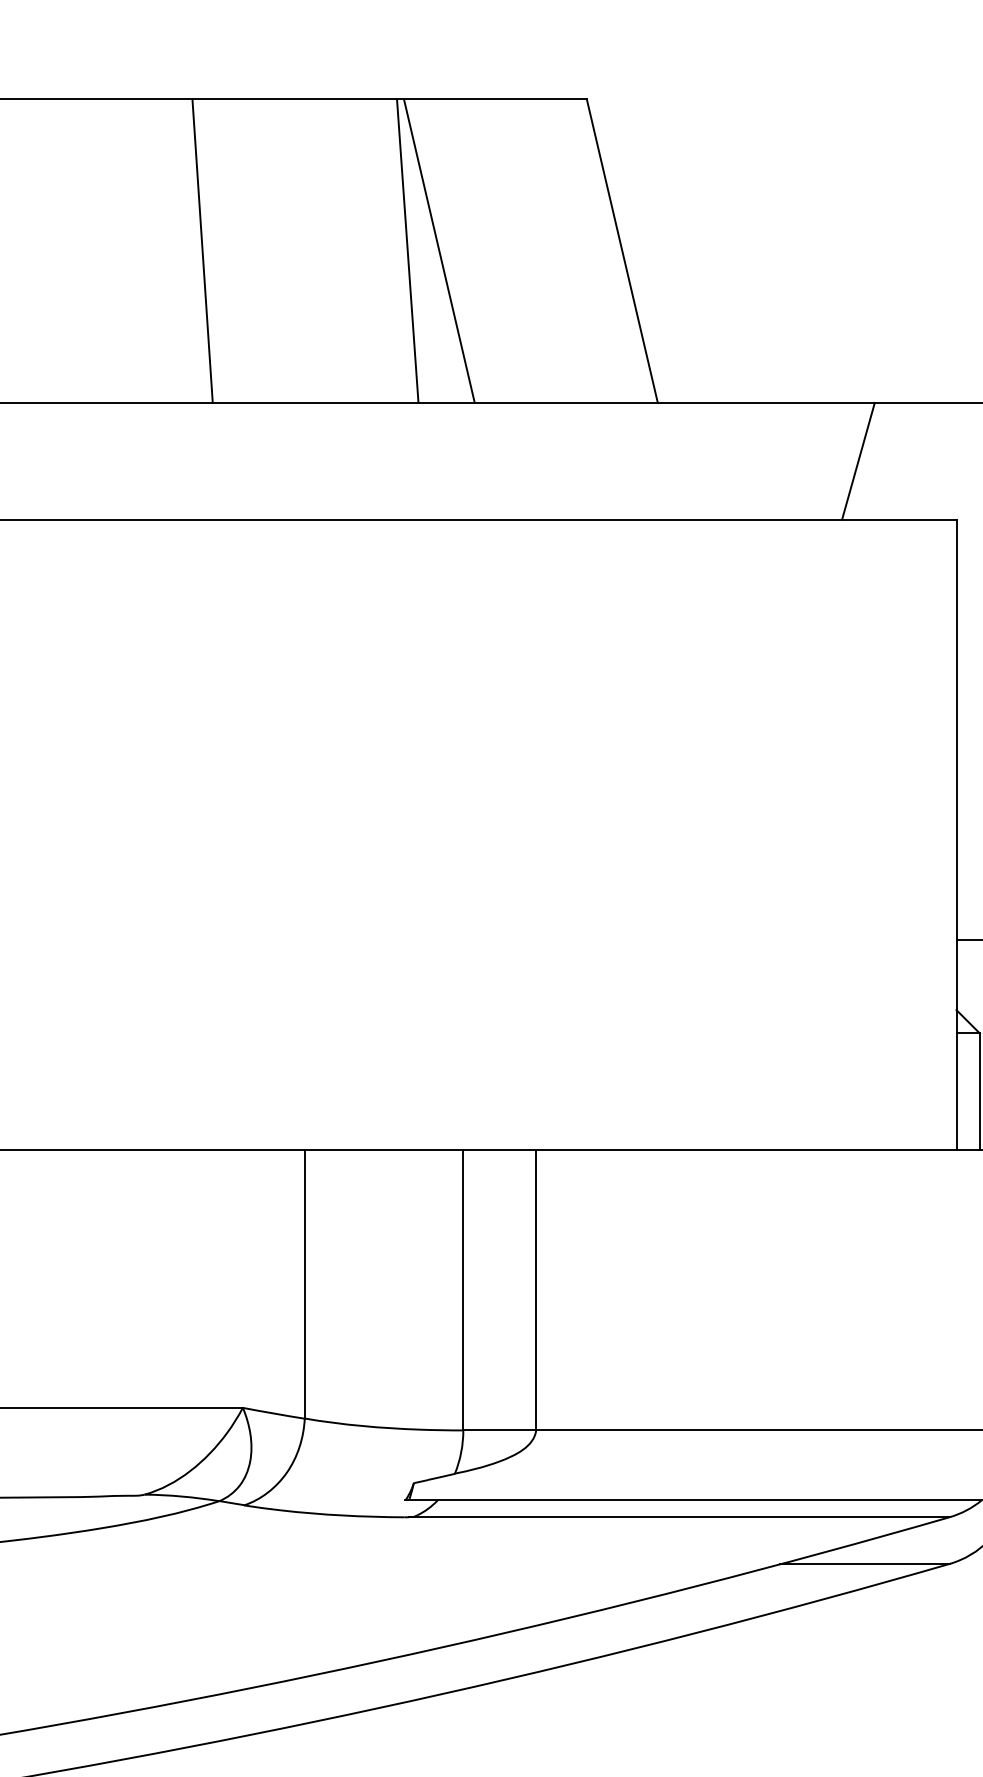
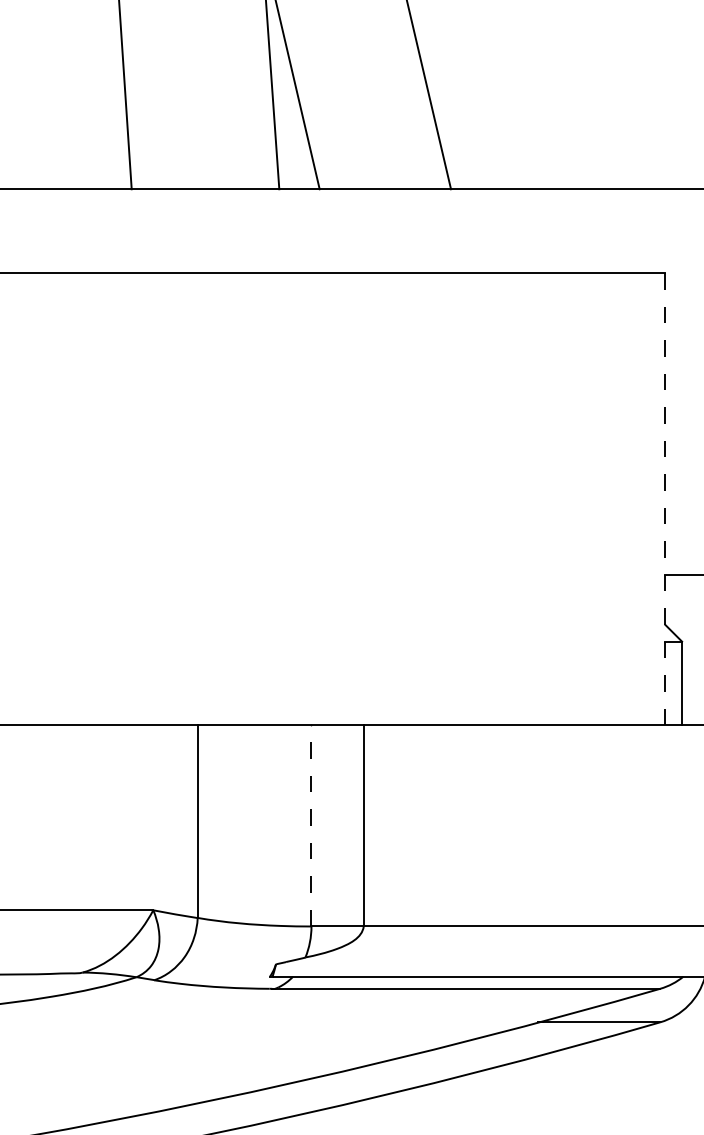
line: (858, 460) -> (595, 230), removed
line: (956, 834) -> (665, 498), solid -> dashed
line: (463, 1289) -> (311, 825), solid -> dashed

